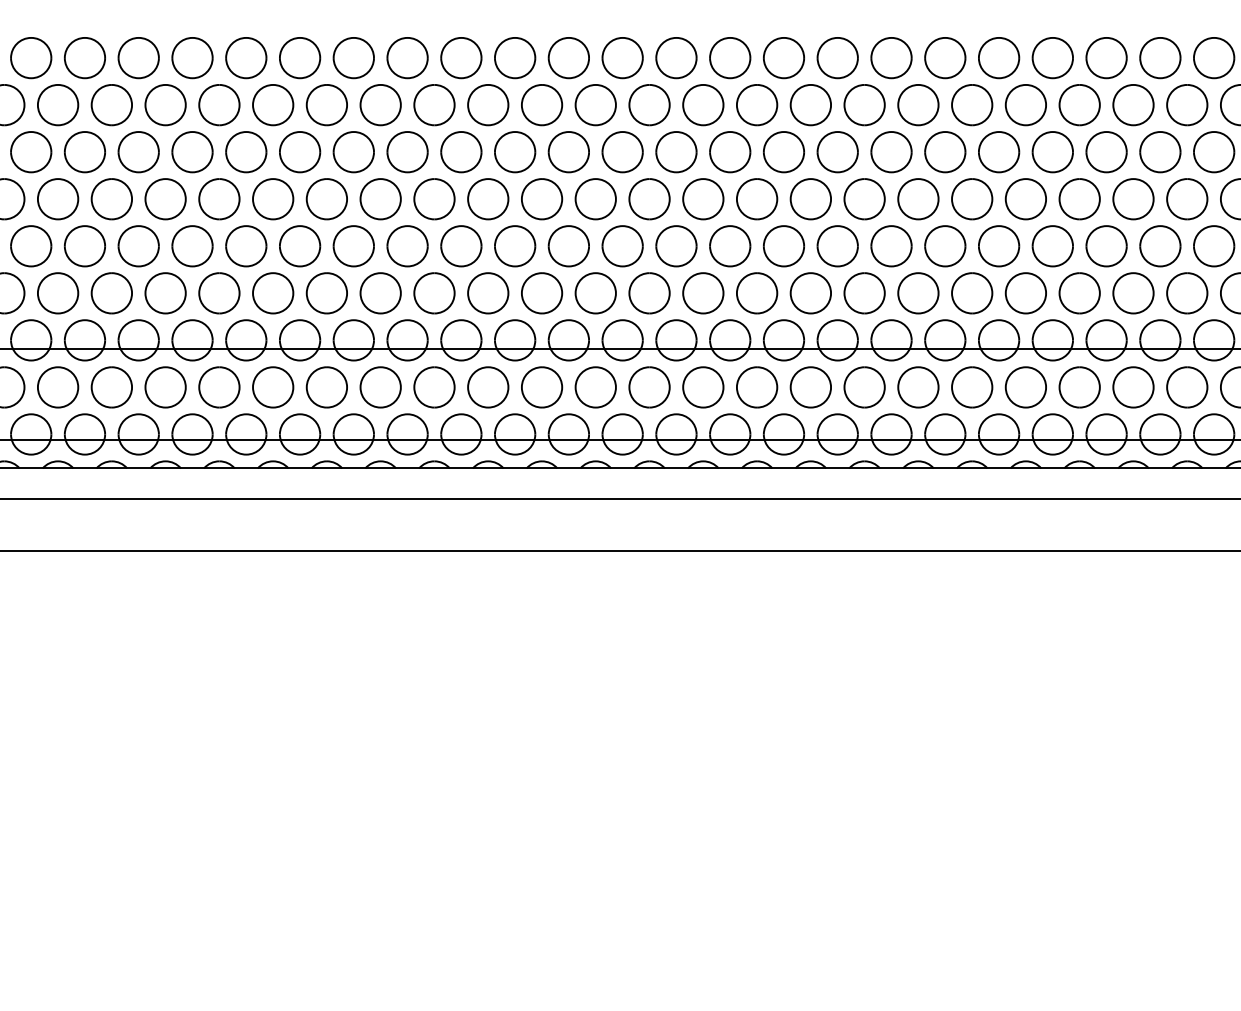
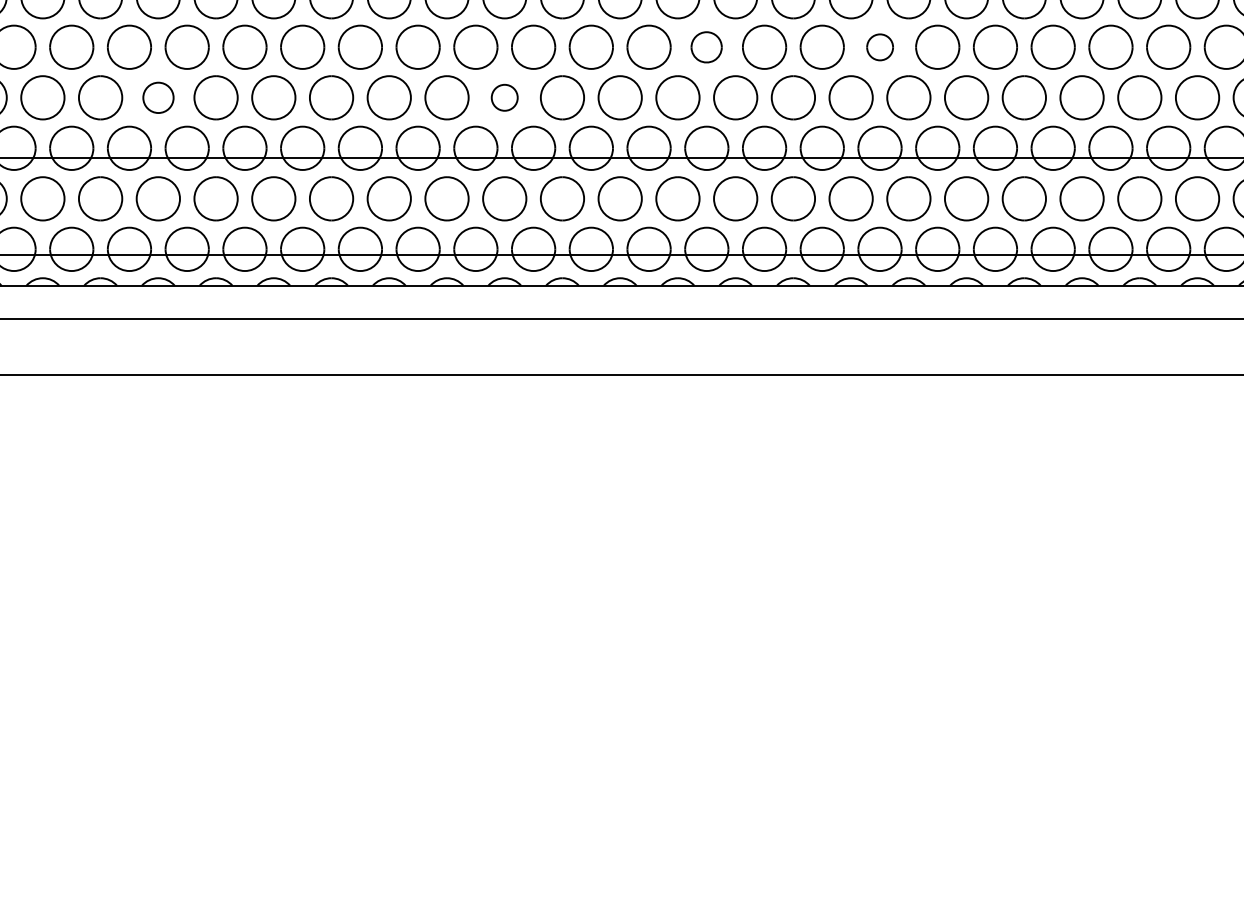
part: (568, 246) -> (706, 47), size x0.7
part: (730, 246) -> (880, 47), size x0.6
circle: (58, 293) -> (158, 98), size x0.7
circle: (380, 293) -> (504, 98), size x0.6

